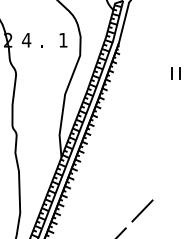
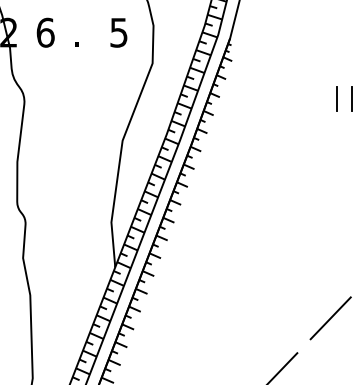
text: (26, 39) -> (45, 31), 4 -> 6
text: (63, 40) -> (119, 33), 1 -> 5
line: (169, 182) -> (331, 317), added

